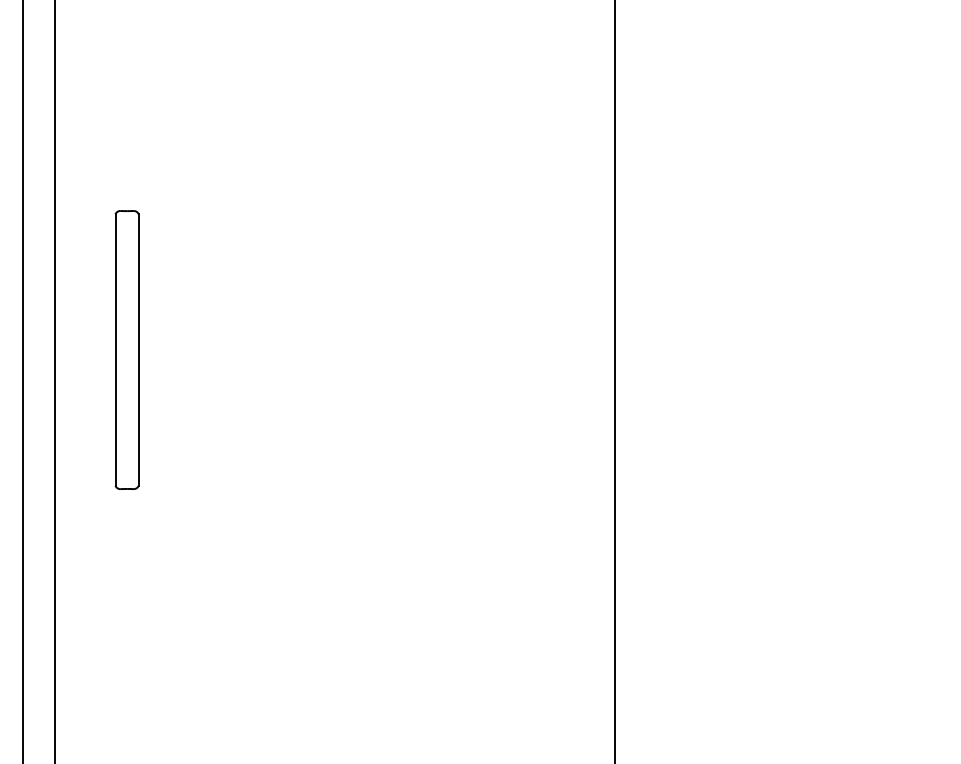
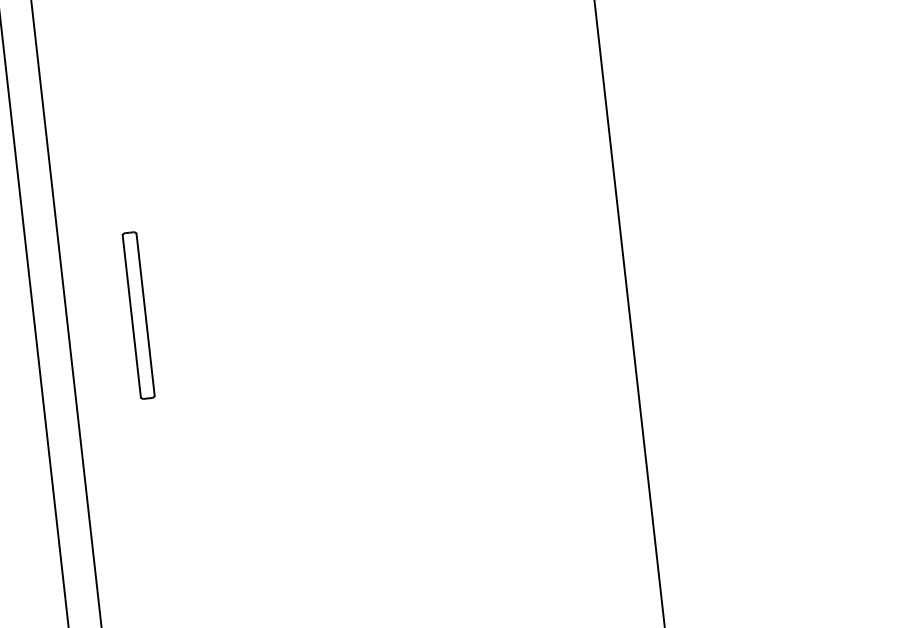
part: (126, 349) -> (138, 315), size x0.6

